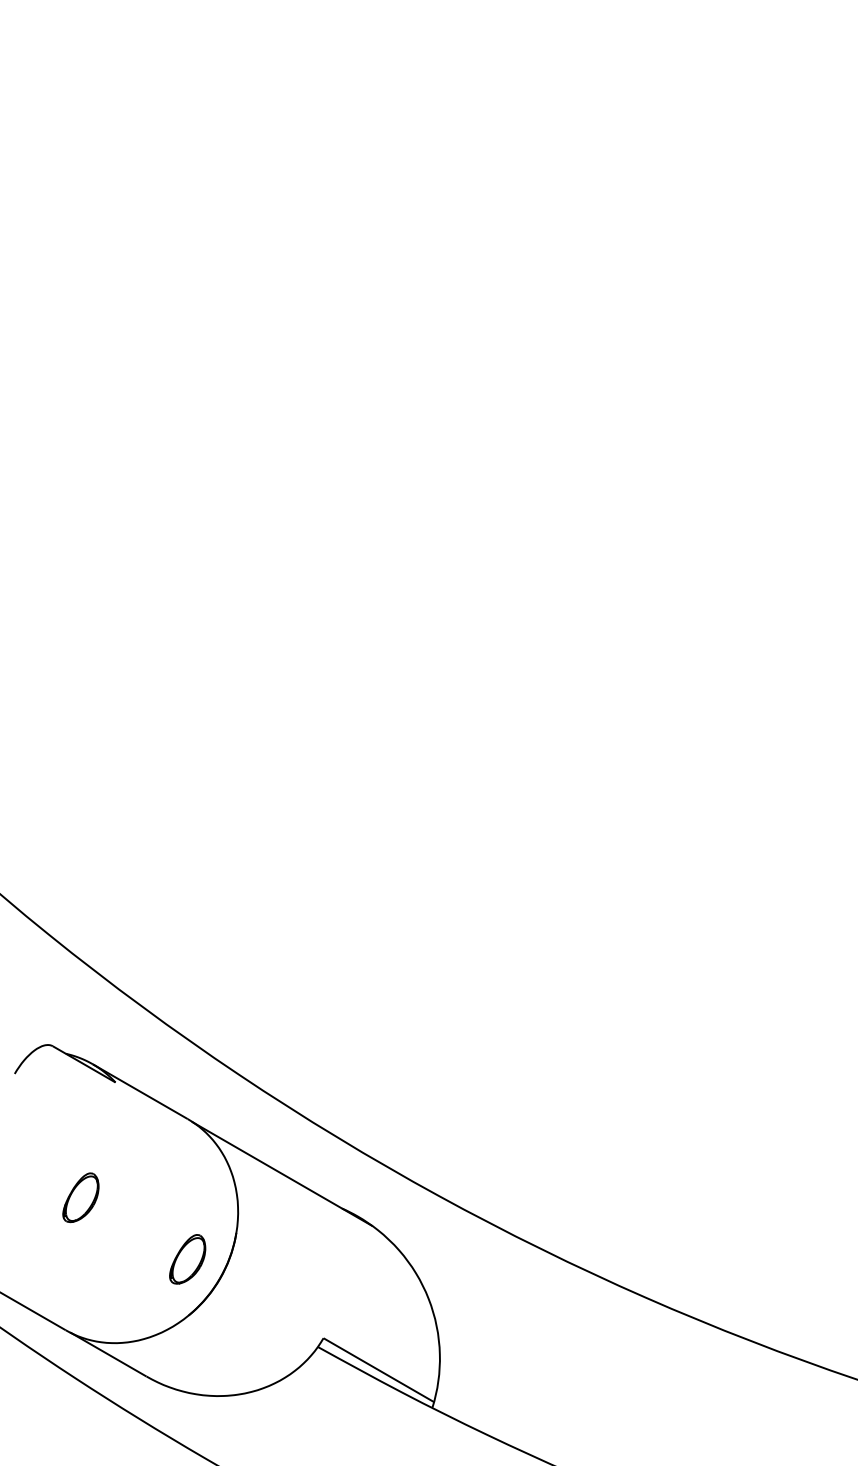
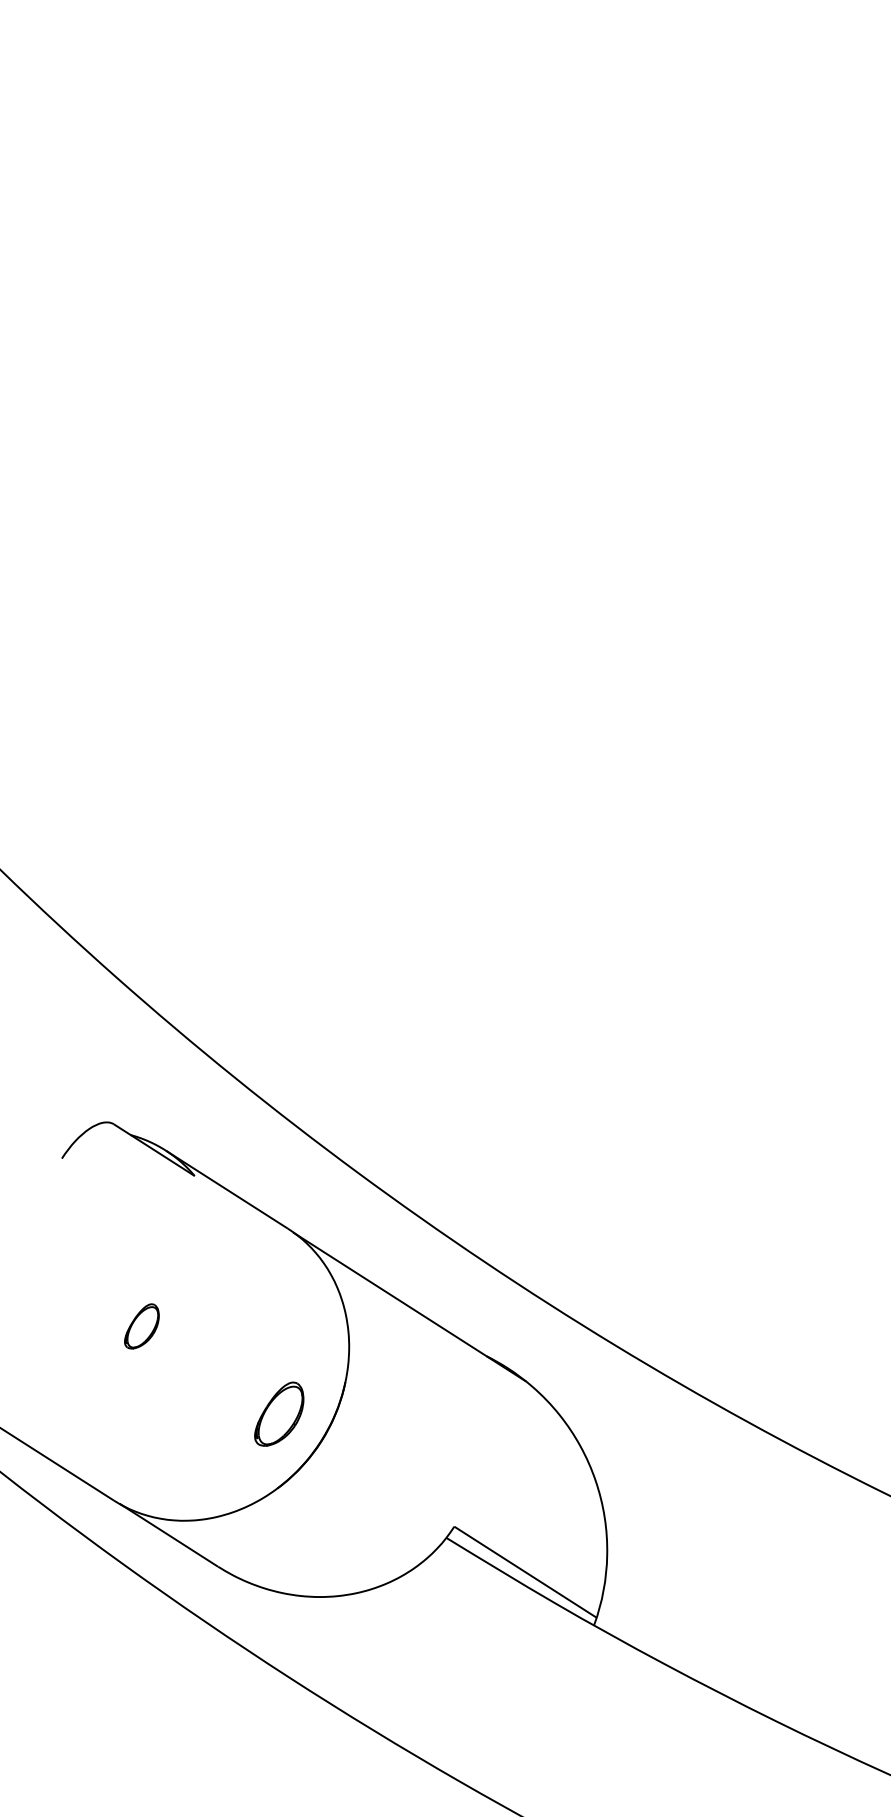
part: (80, 1197) -> (141, 1325), size x0.7

